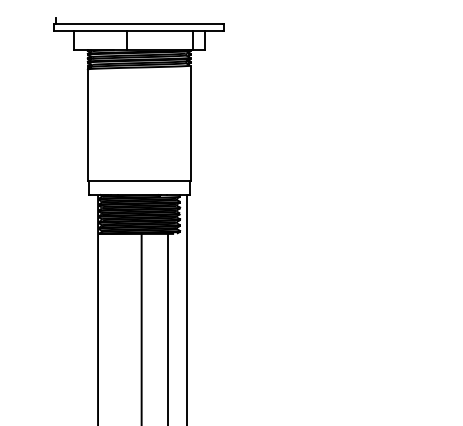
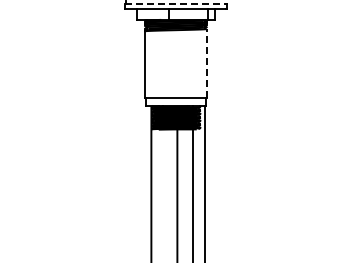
line: (140, 24) -> (176, 4), solid -> dashed
line: (190, 123) -> (206, 63), solid -> dashed

